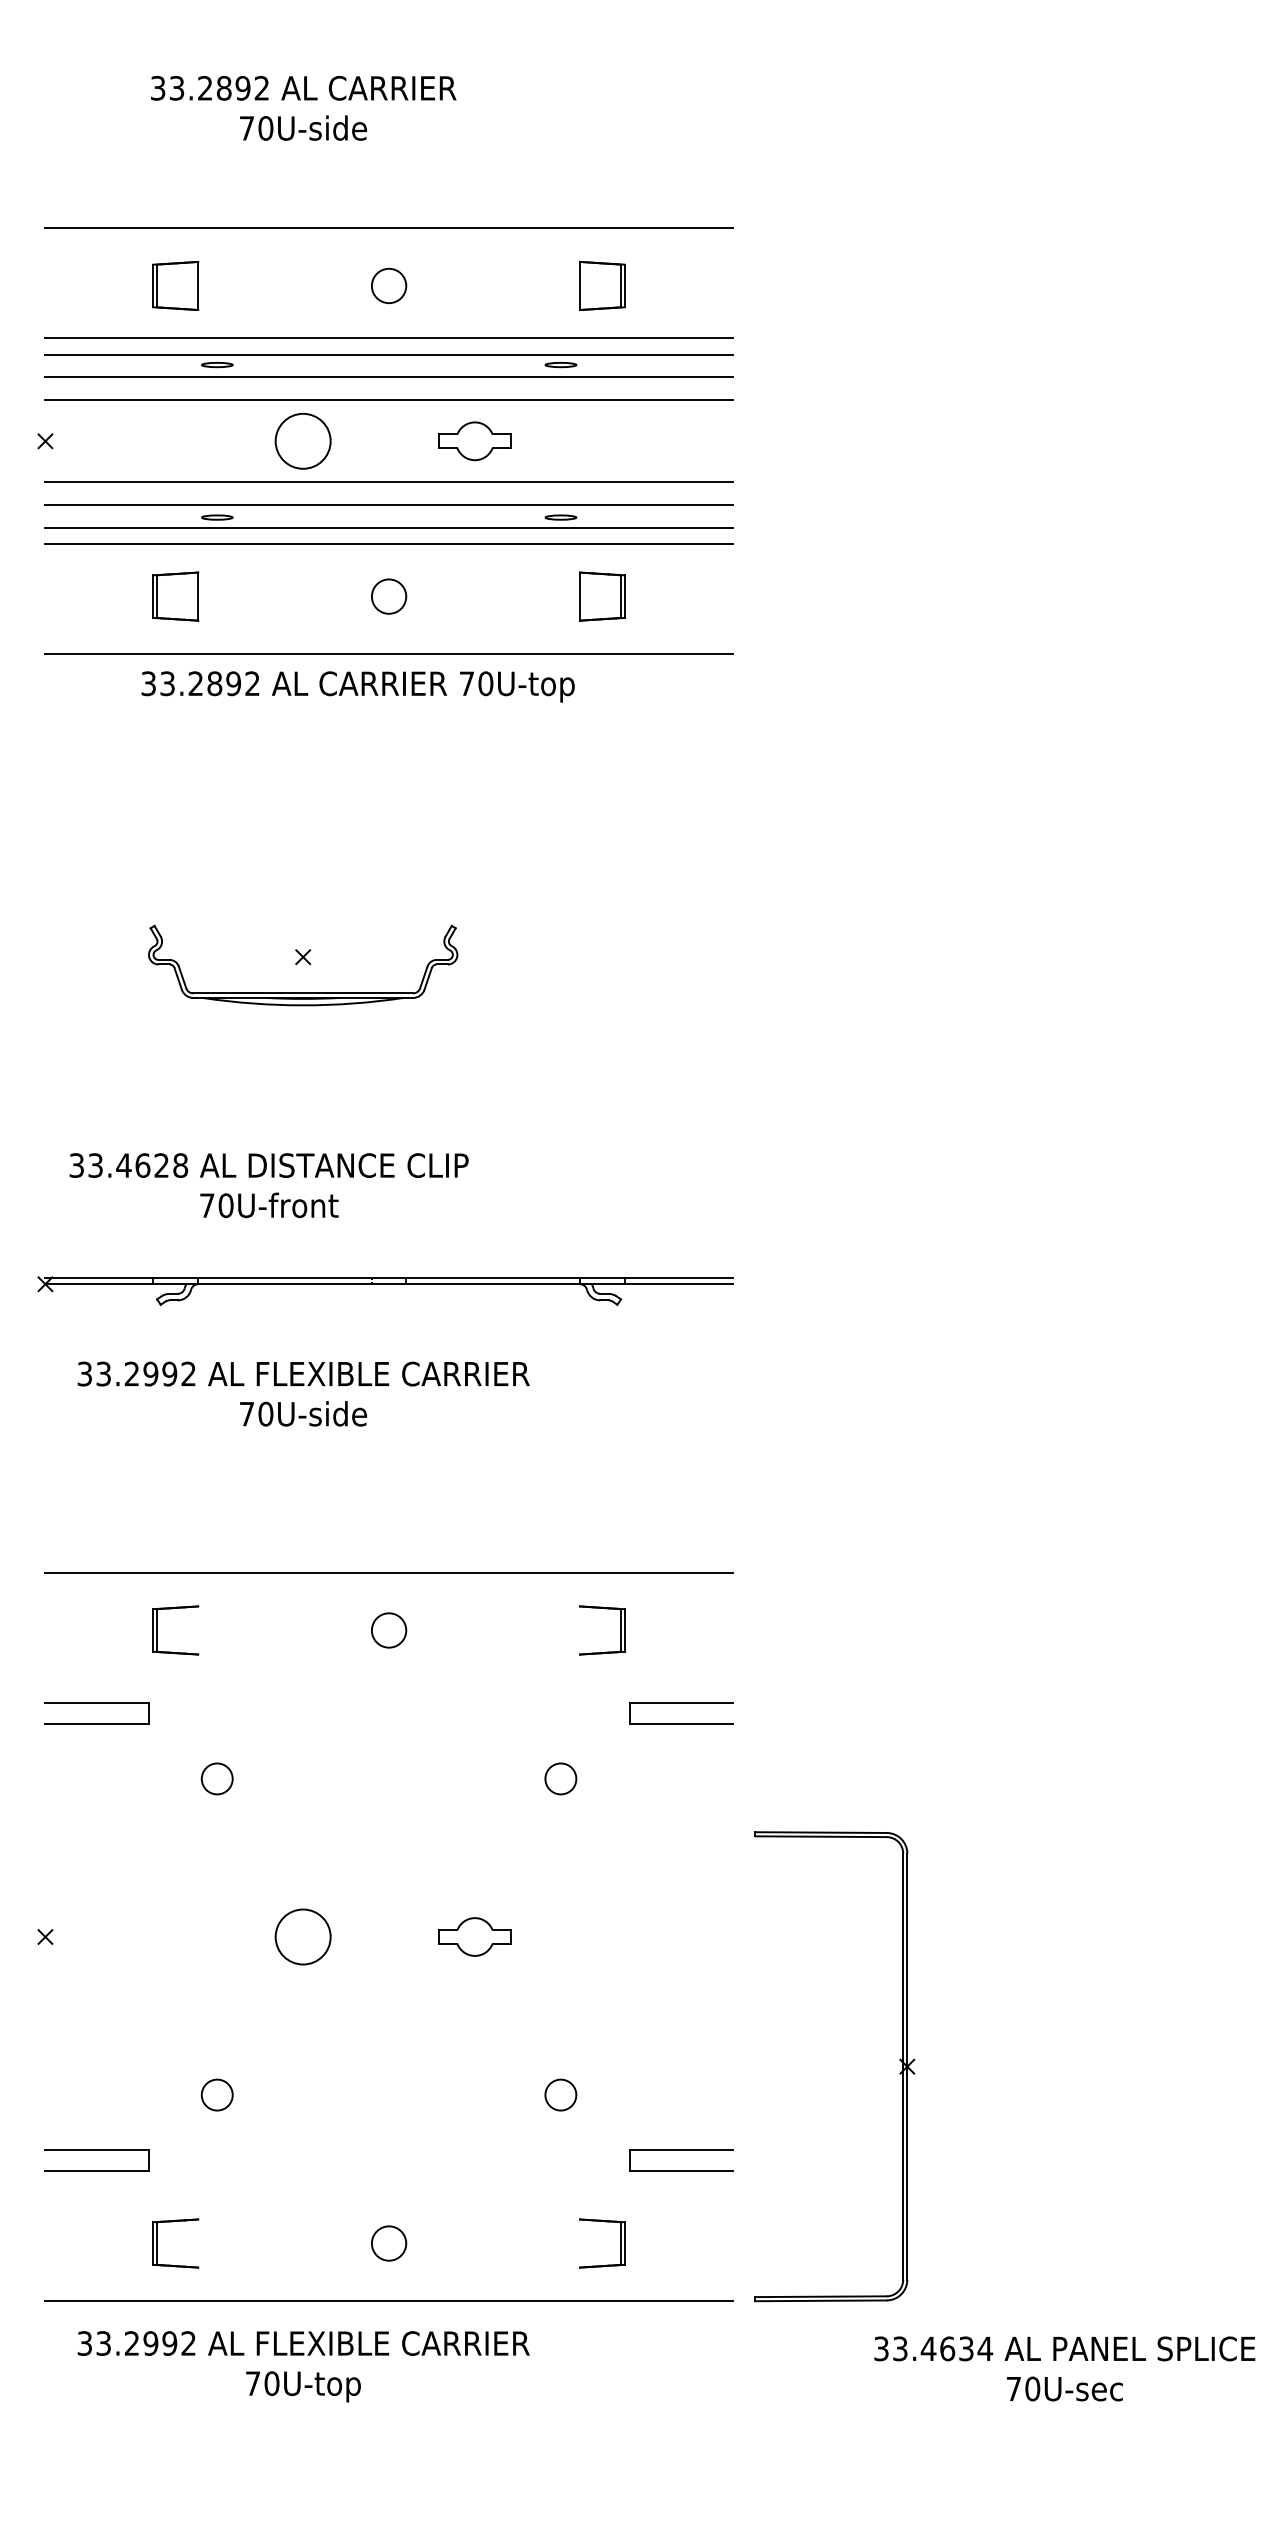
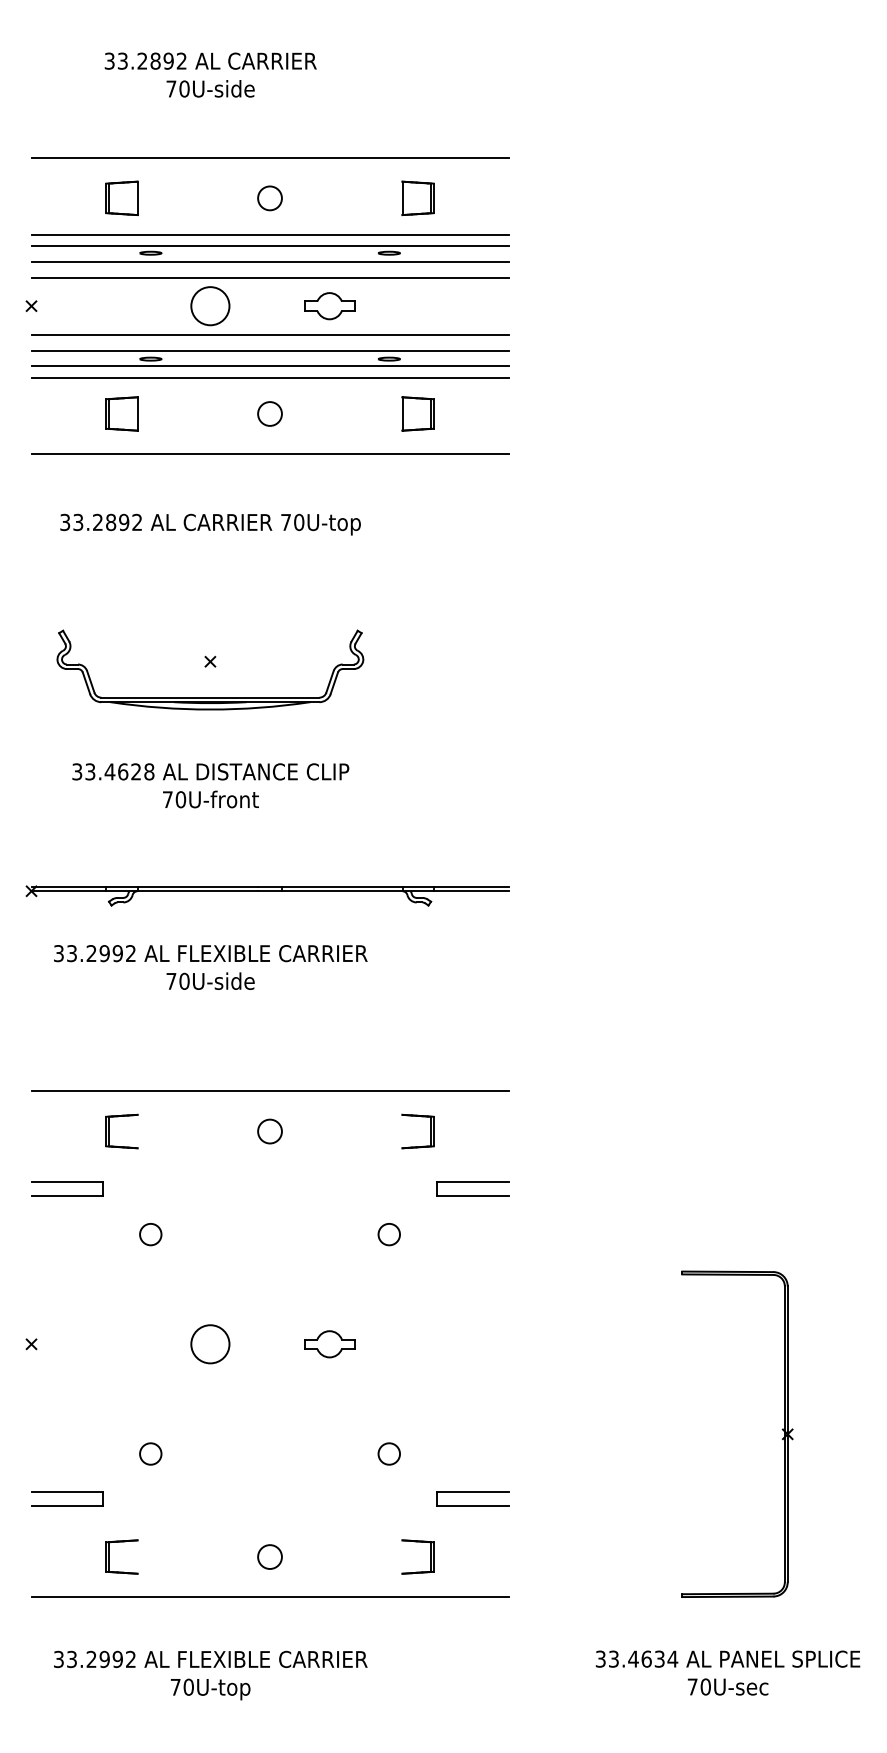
text: (358, 686) -> (210, 524), moved
part: (303, 964) -> (210, 669), size x1.43
text: (268, 1185) -> (210, 785), moved
part: (898, 2059) -> (781, 1429), moved
text: (303, 2366) -> (210, 1675), moved
text: (1064, 2368) -> (727, 1672), moved

